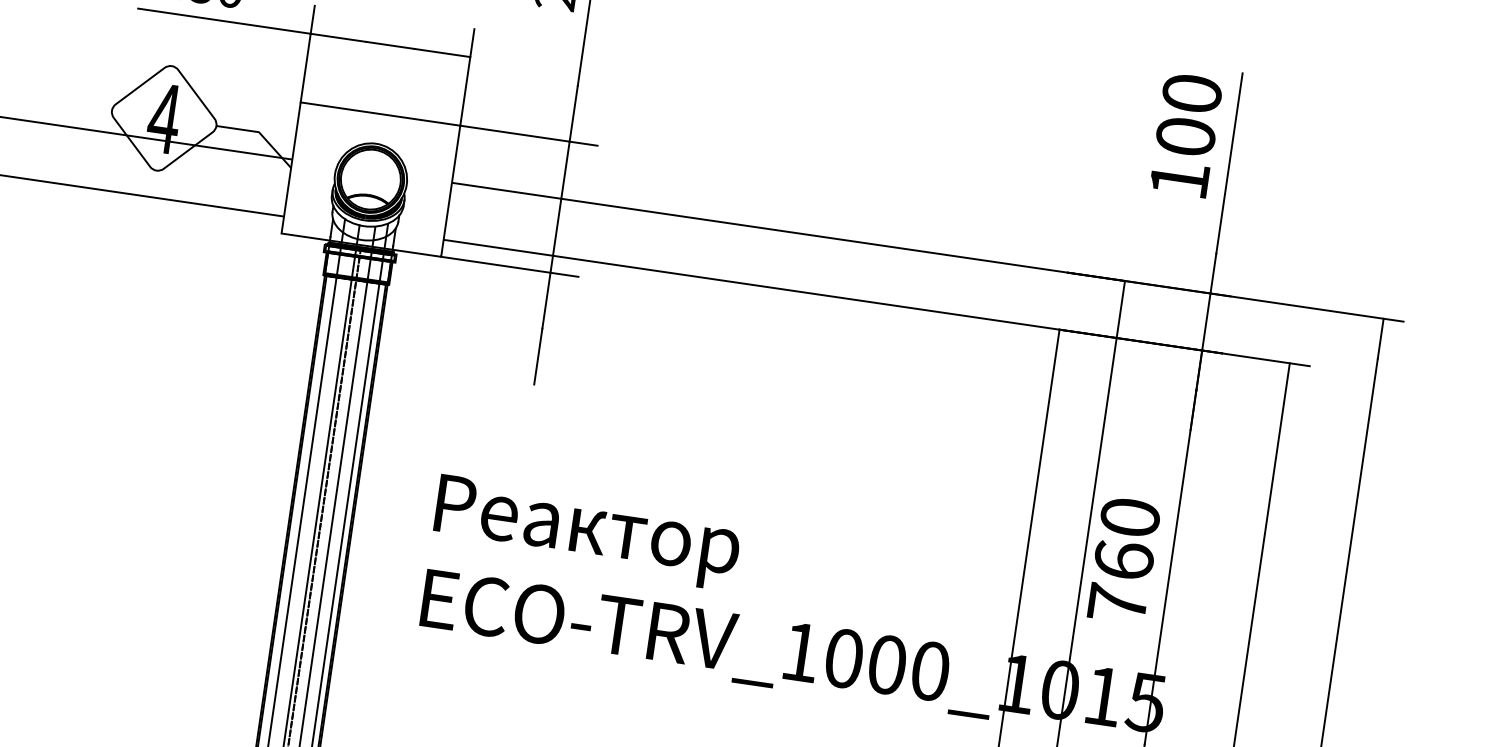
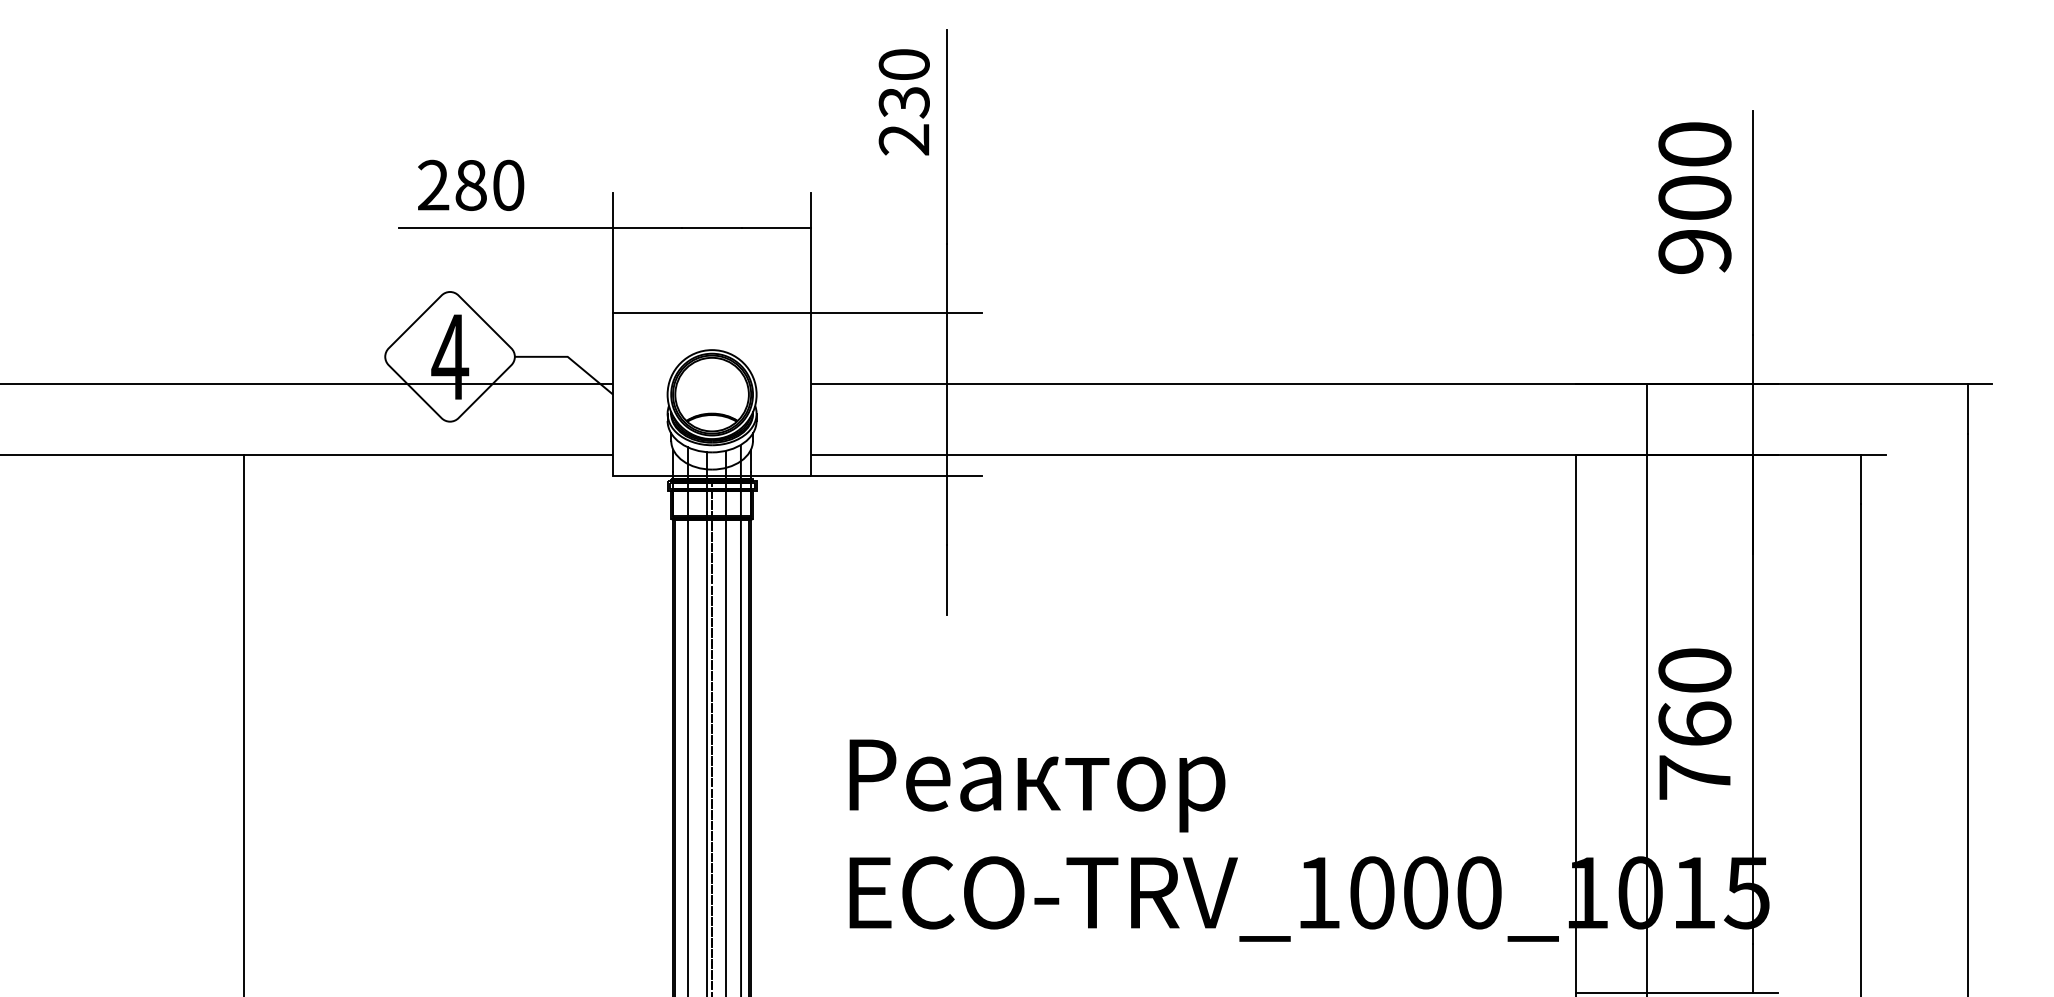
text: (1179, 179) -> (1694, 251), 100 -> 900

